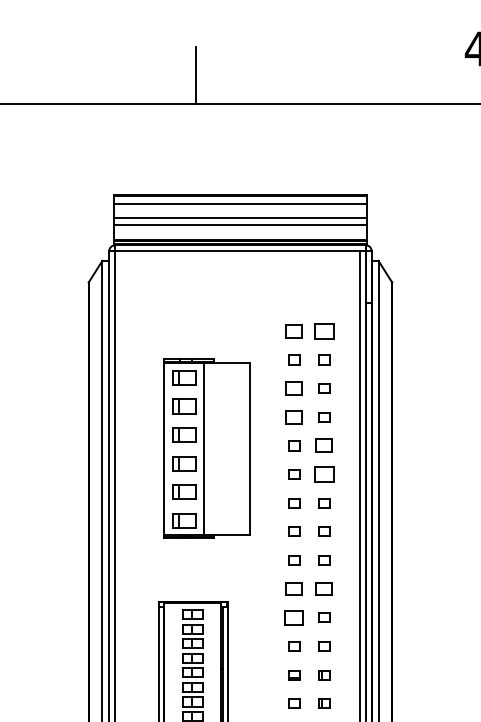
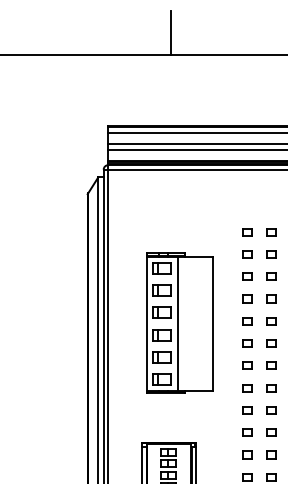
part: (294, 331) -> (247, 232), size x0.71
part: (324, 331) -> (271, 232), size x0.62
part: (294, 388) -> (247, 276), size x0.71
part: (294, 417) -> (247, 299), size x0.71
part: (324, 445) -> (271, 320), size x0.71
part: (324, 474) -> (271, 343), size x0.62
part: (294, 589) -> (247, 433), size x0.71
part: (324, 589) -> (271, 433), size x0.71
part: (294, 617) -> (247, 454), size x0.62

